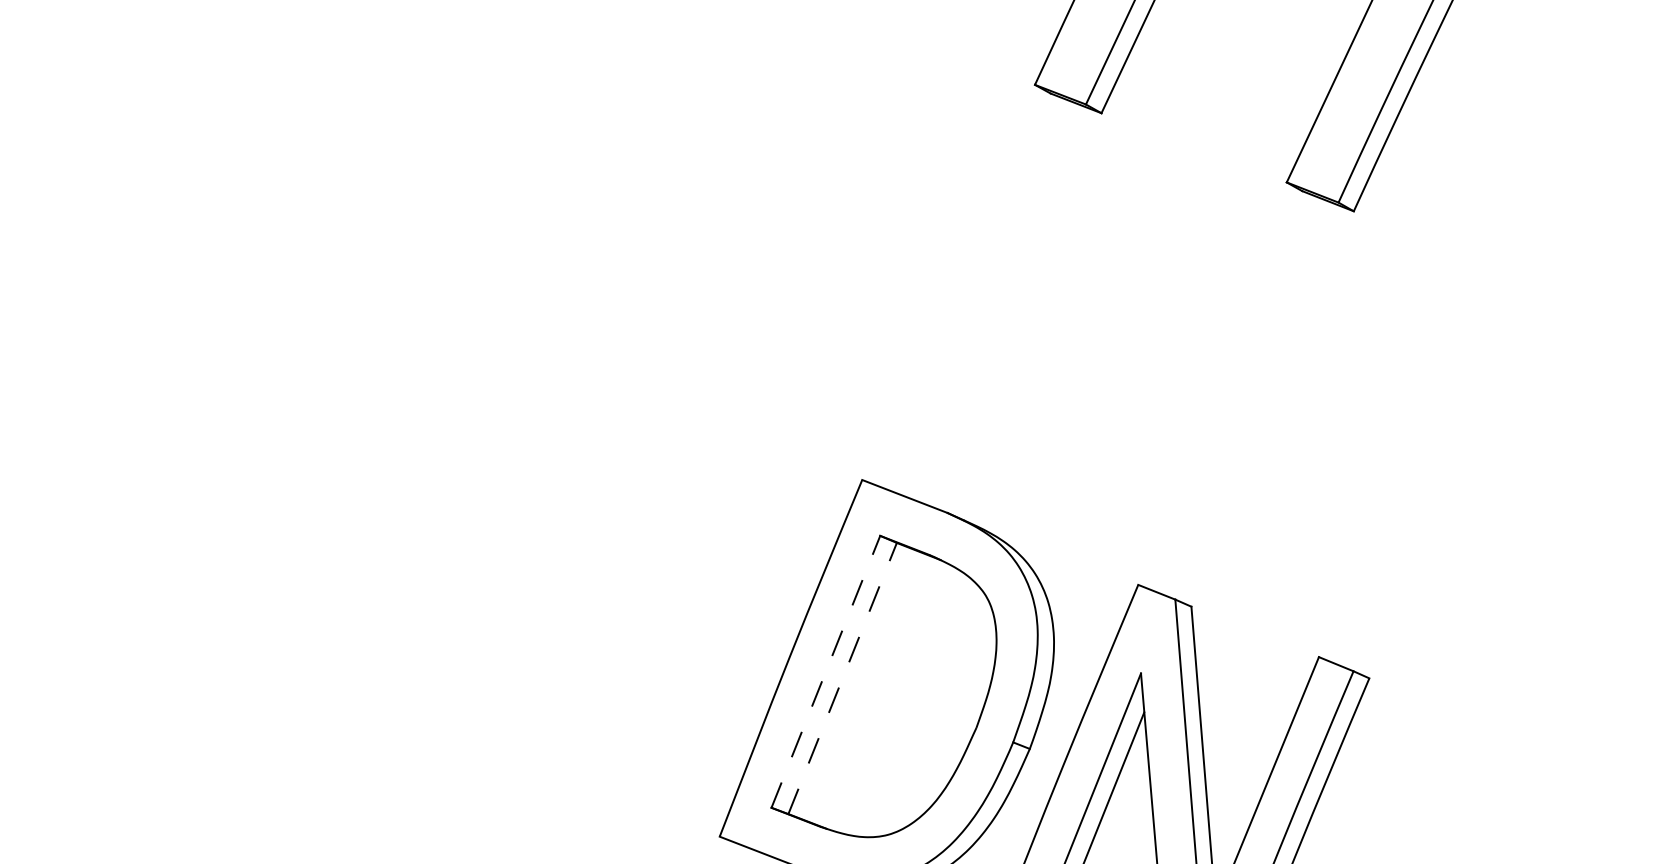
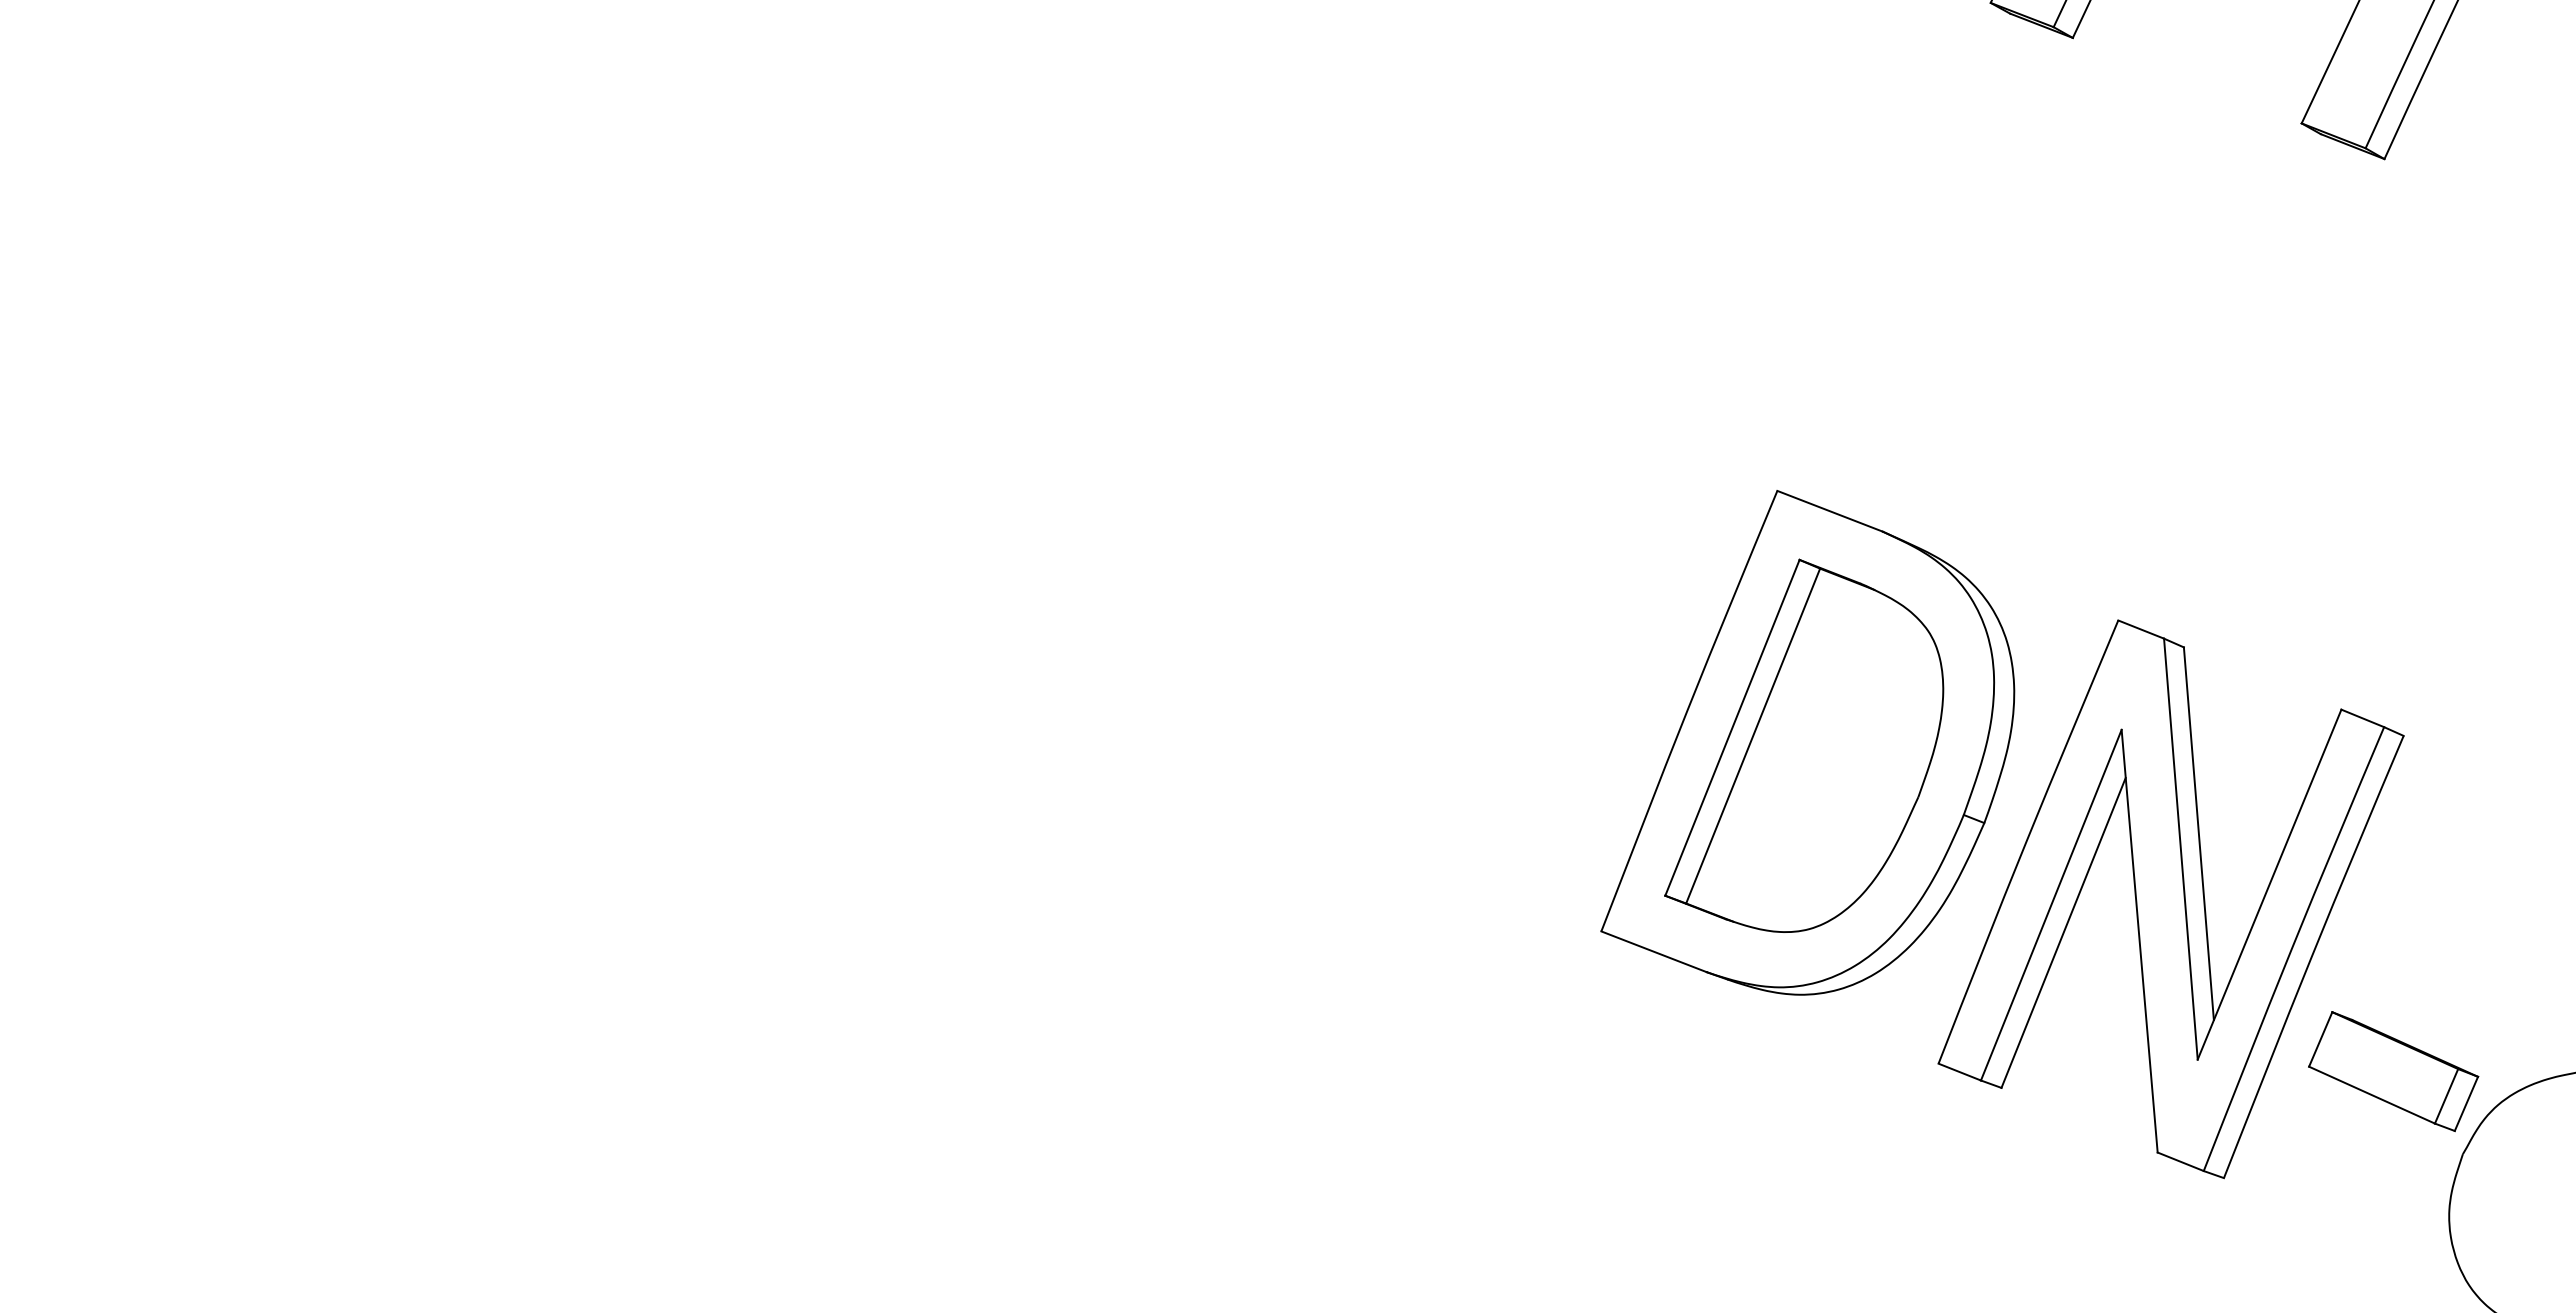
line: (825, 671) -> (1732, 727), dashed -> solid
line: (842, 678) -> (1753, 735), dashed -> solid

